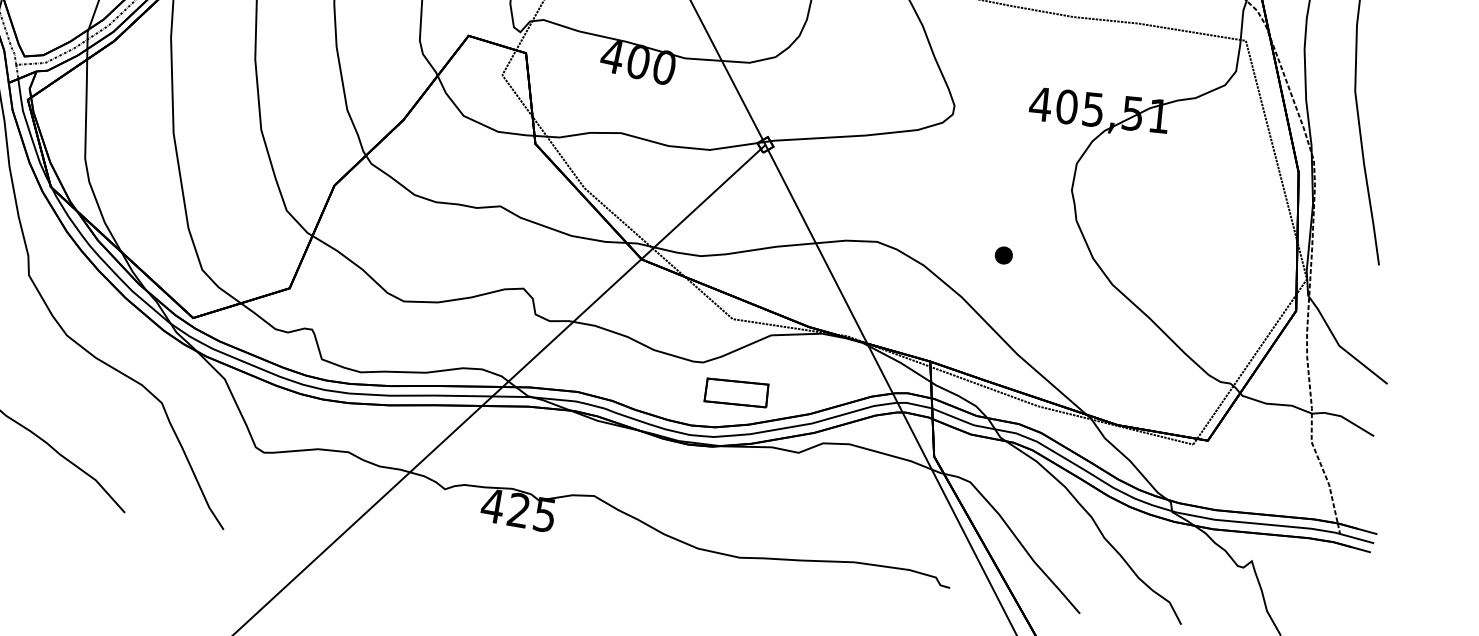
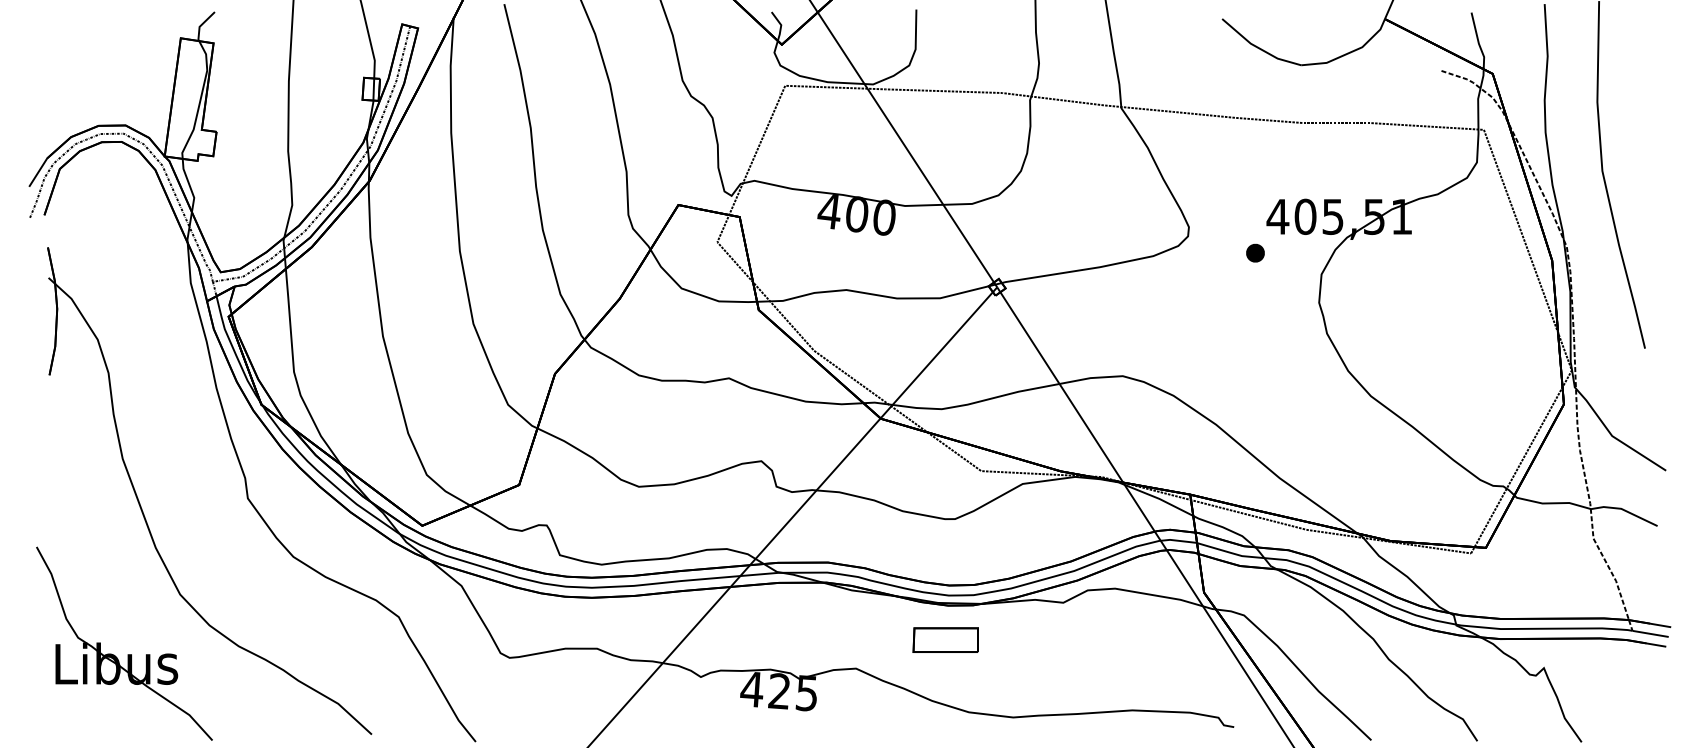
part: (1003, 254) -> (1255, 252), moved
part: (736, 392) -> (945, 639), moved

